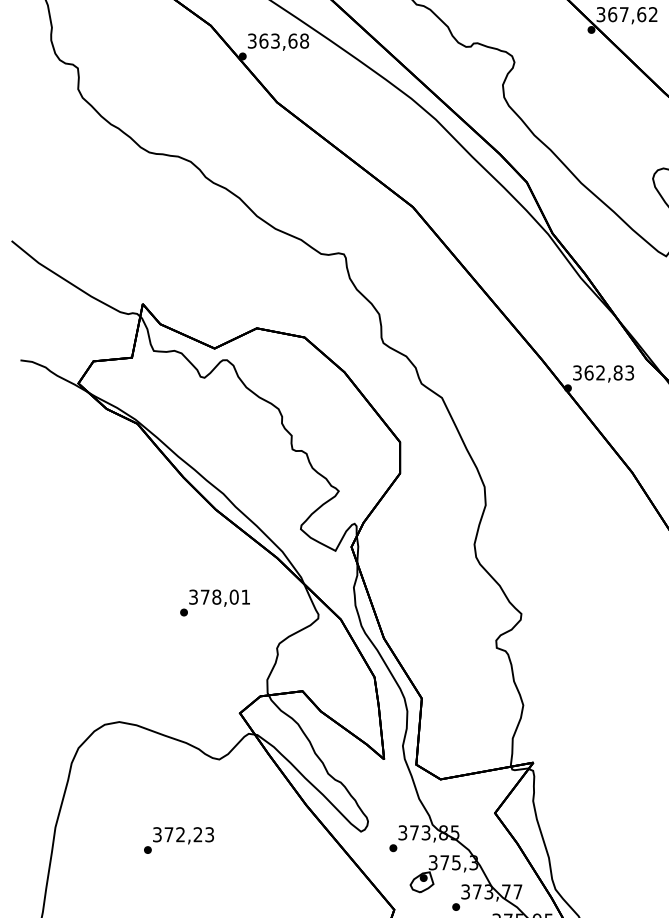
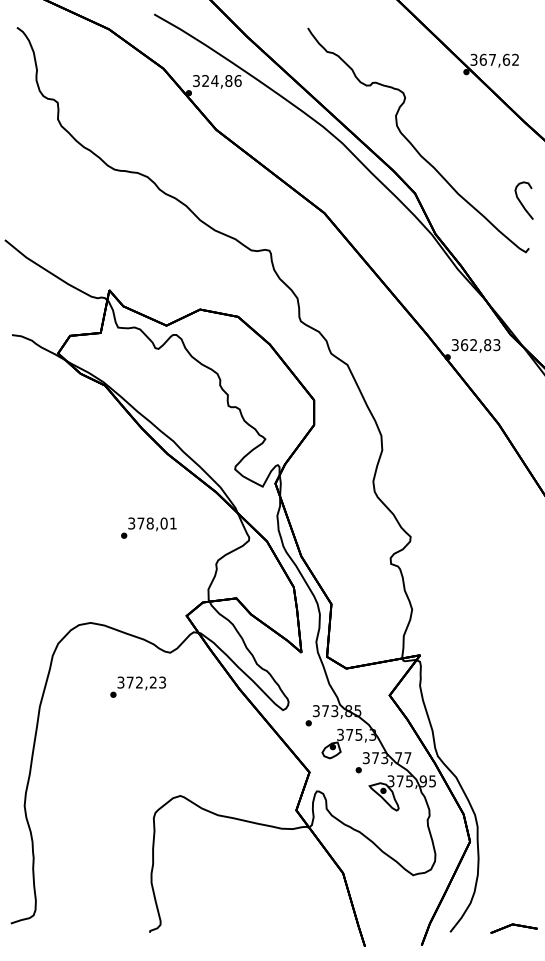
text: (283, 41) -> (221, 81), 363,68 -> 324,86
text: (214, 602) -> (148, 527), moved
text: (178, 839) -> (137, 686), moved

